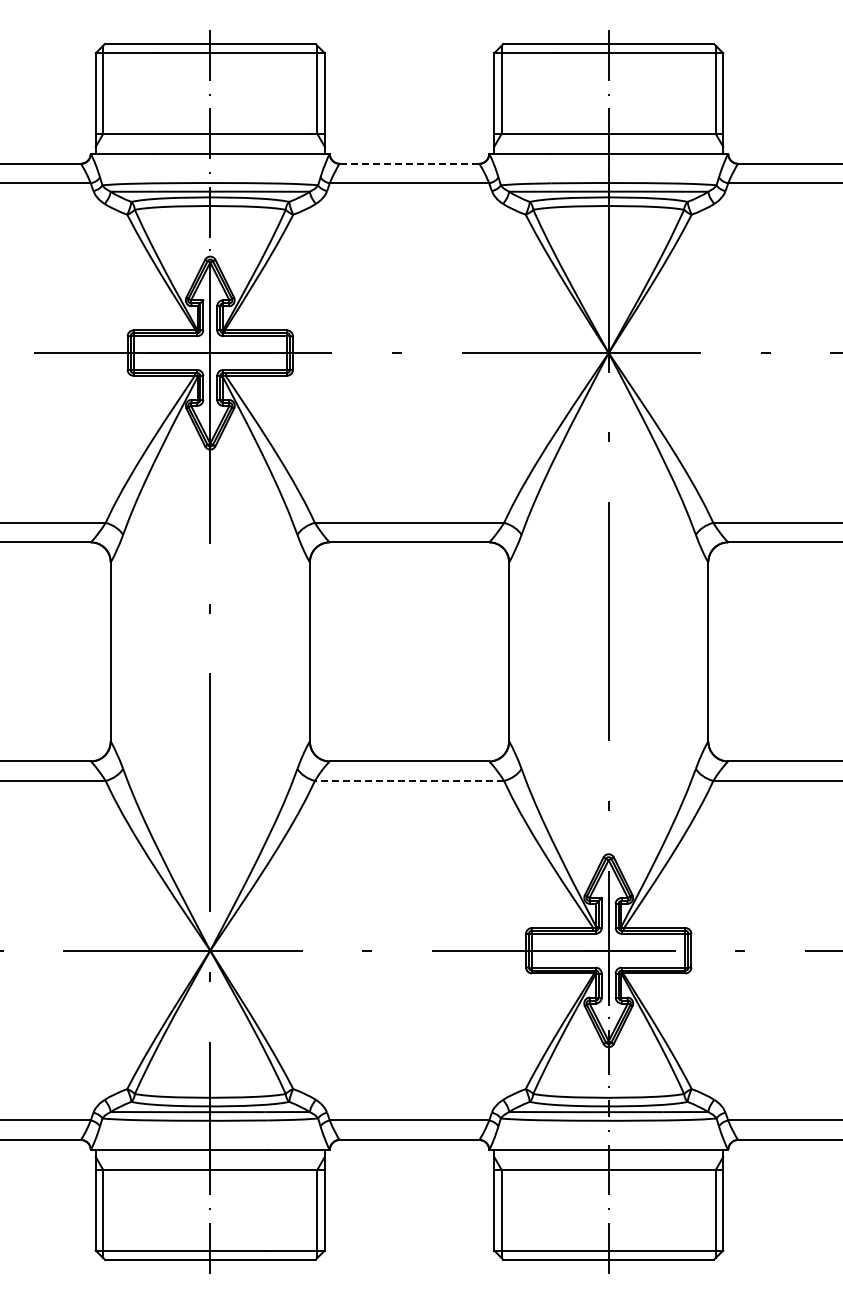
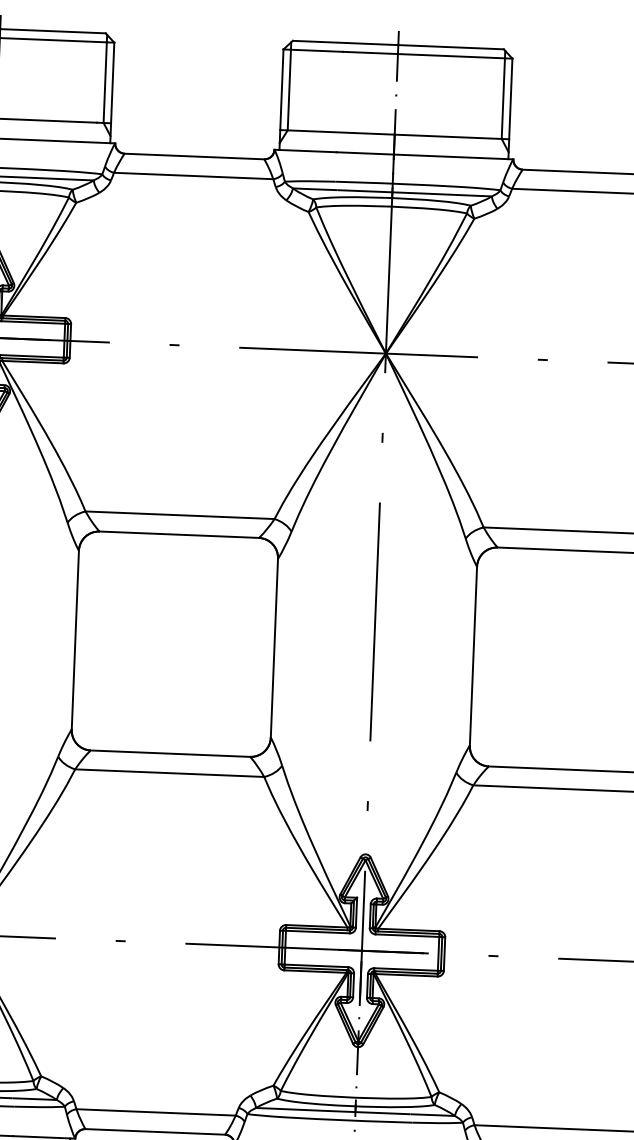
line: (409, 163) -> (194, 156), dashed -> solid
line: (409, 780) -> (169, 772), dashed -> solid

